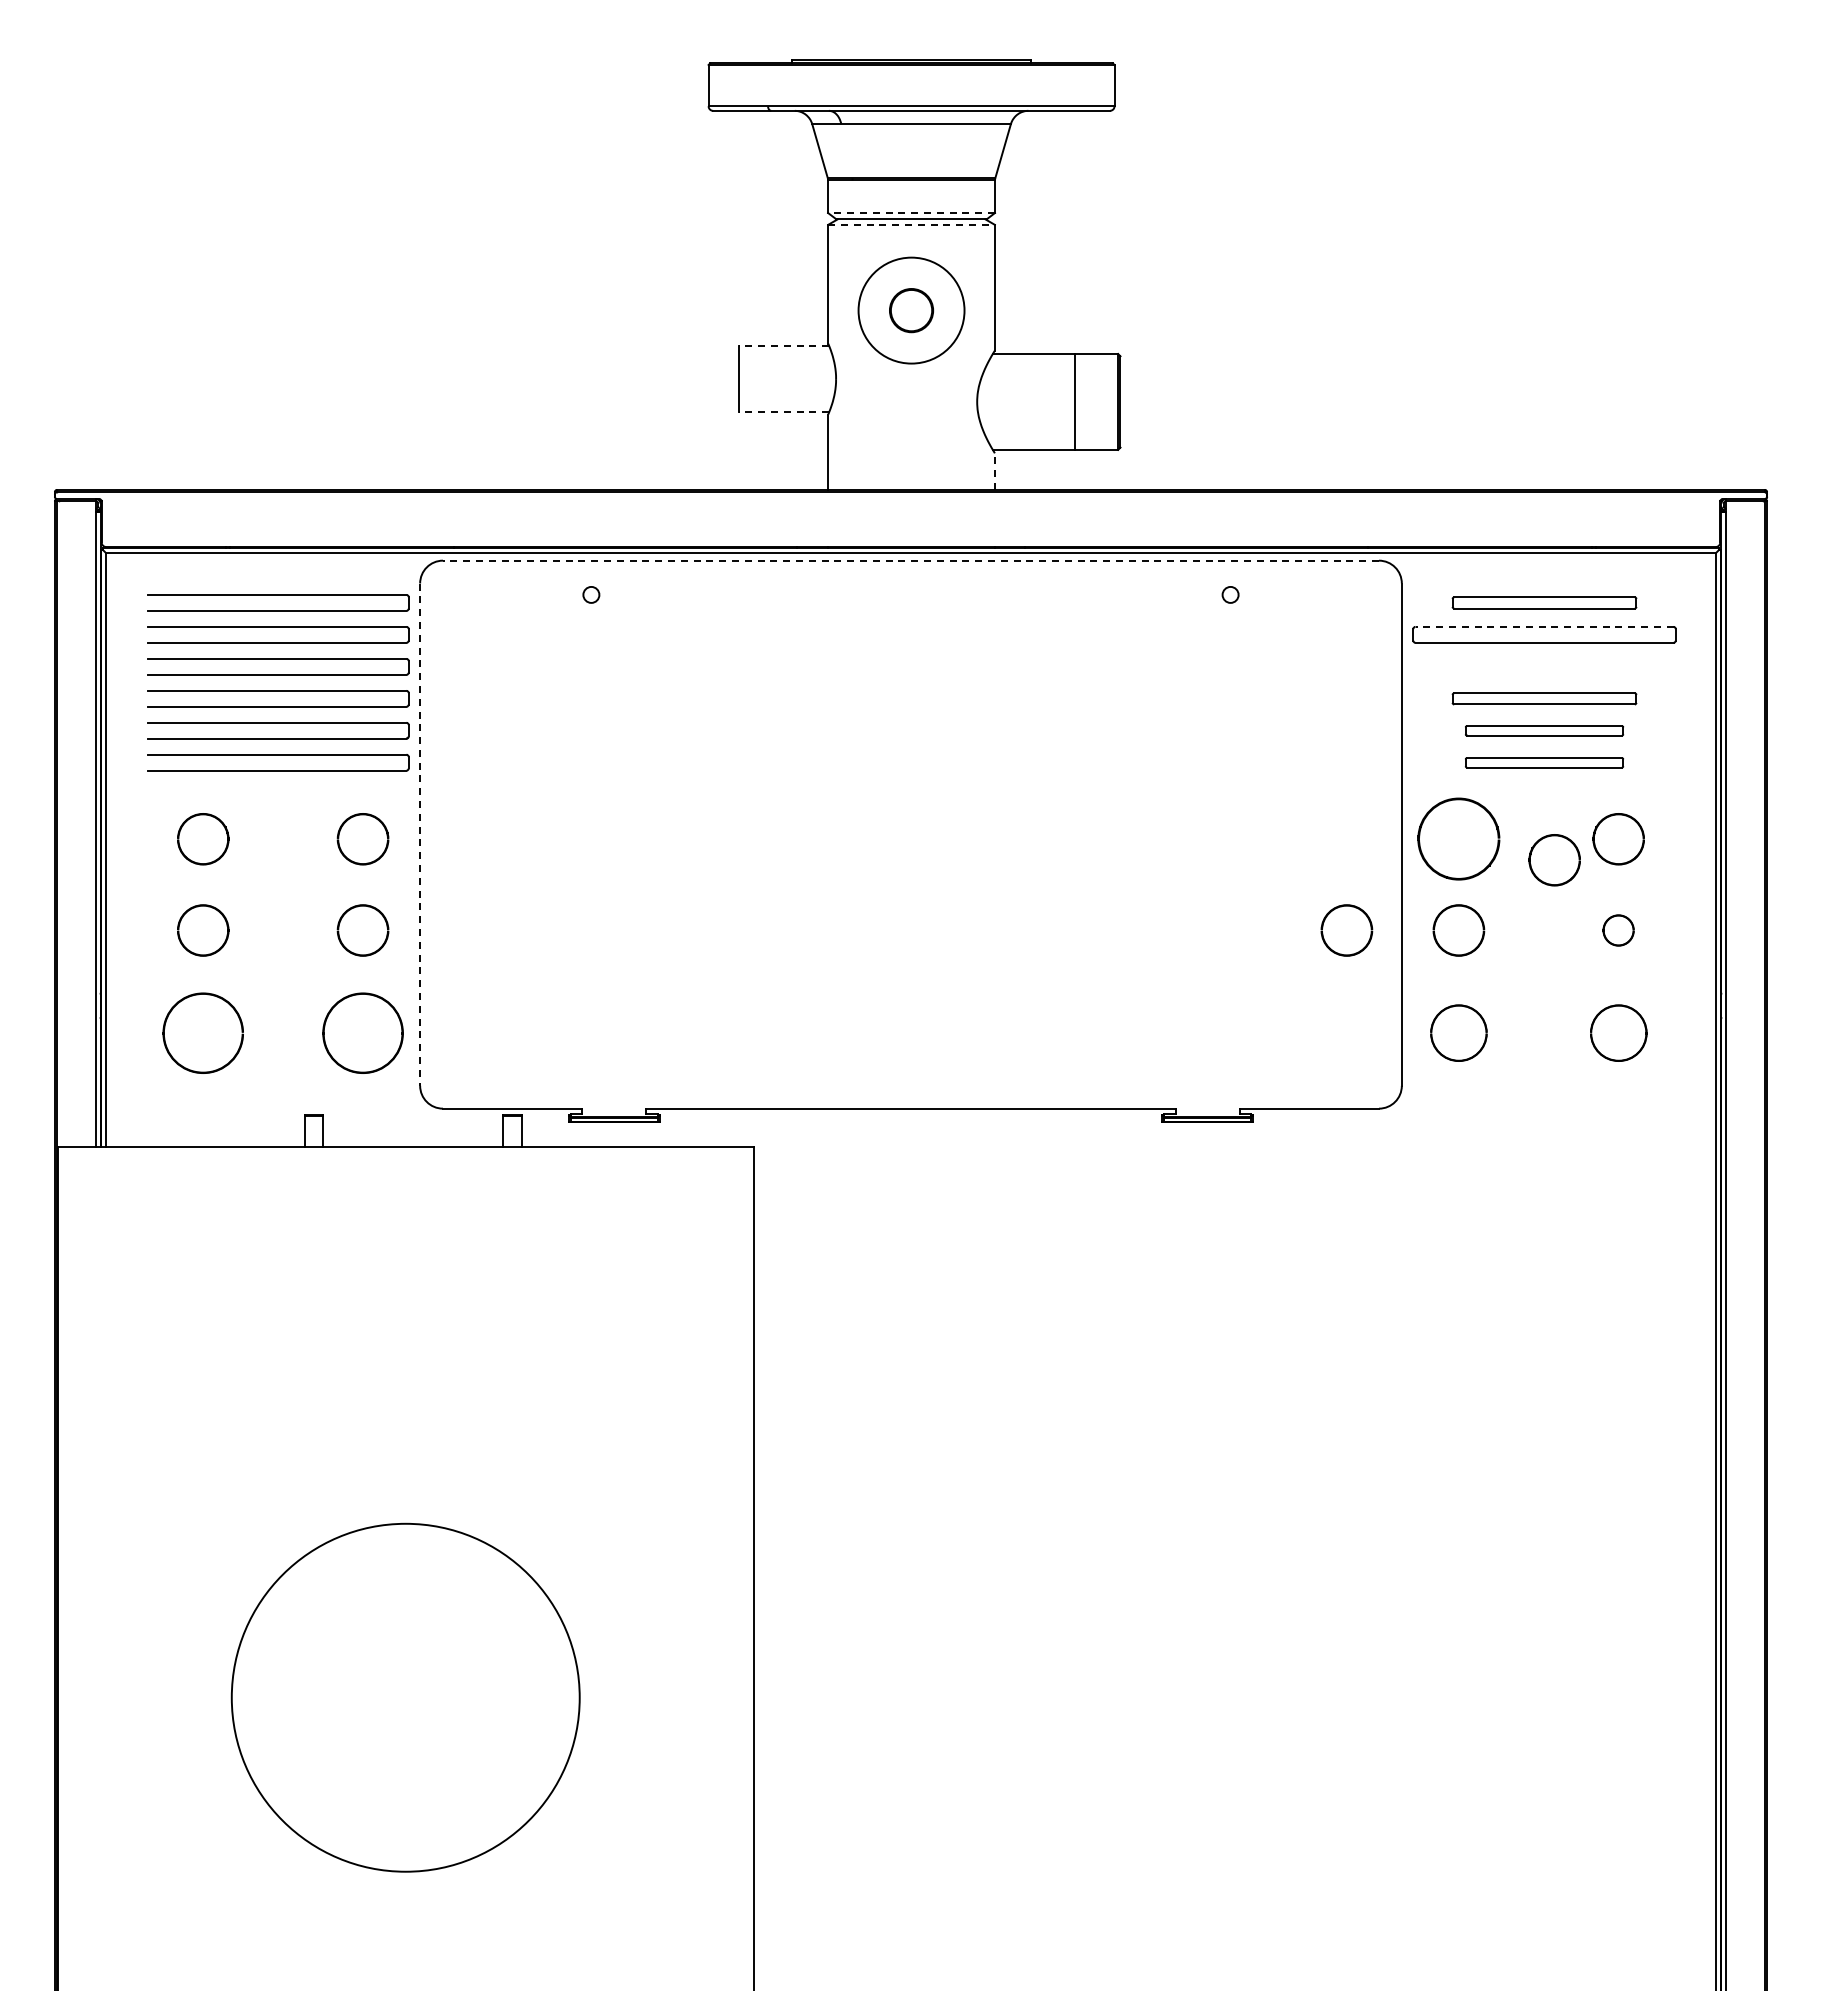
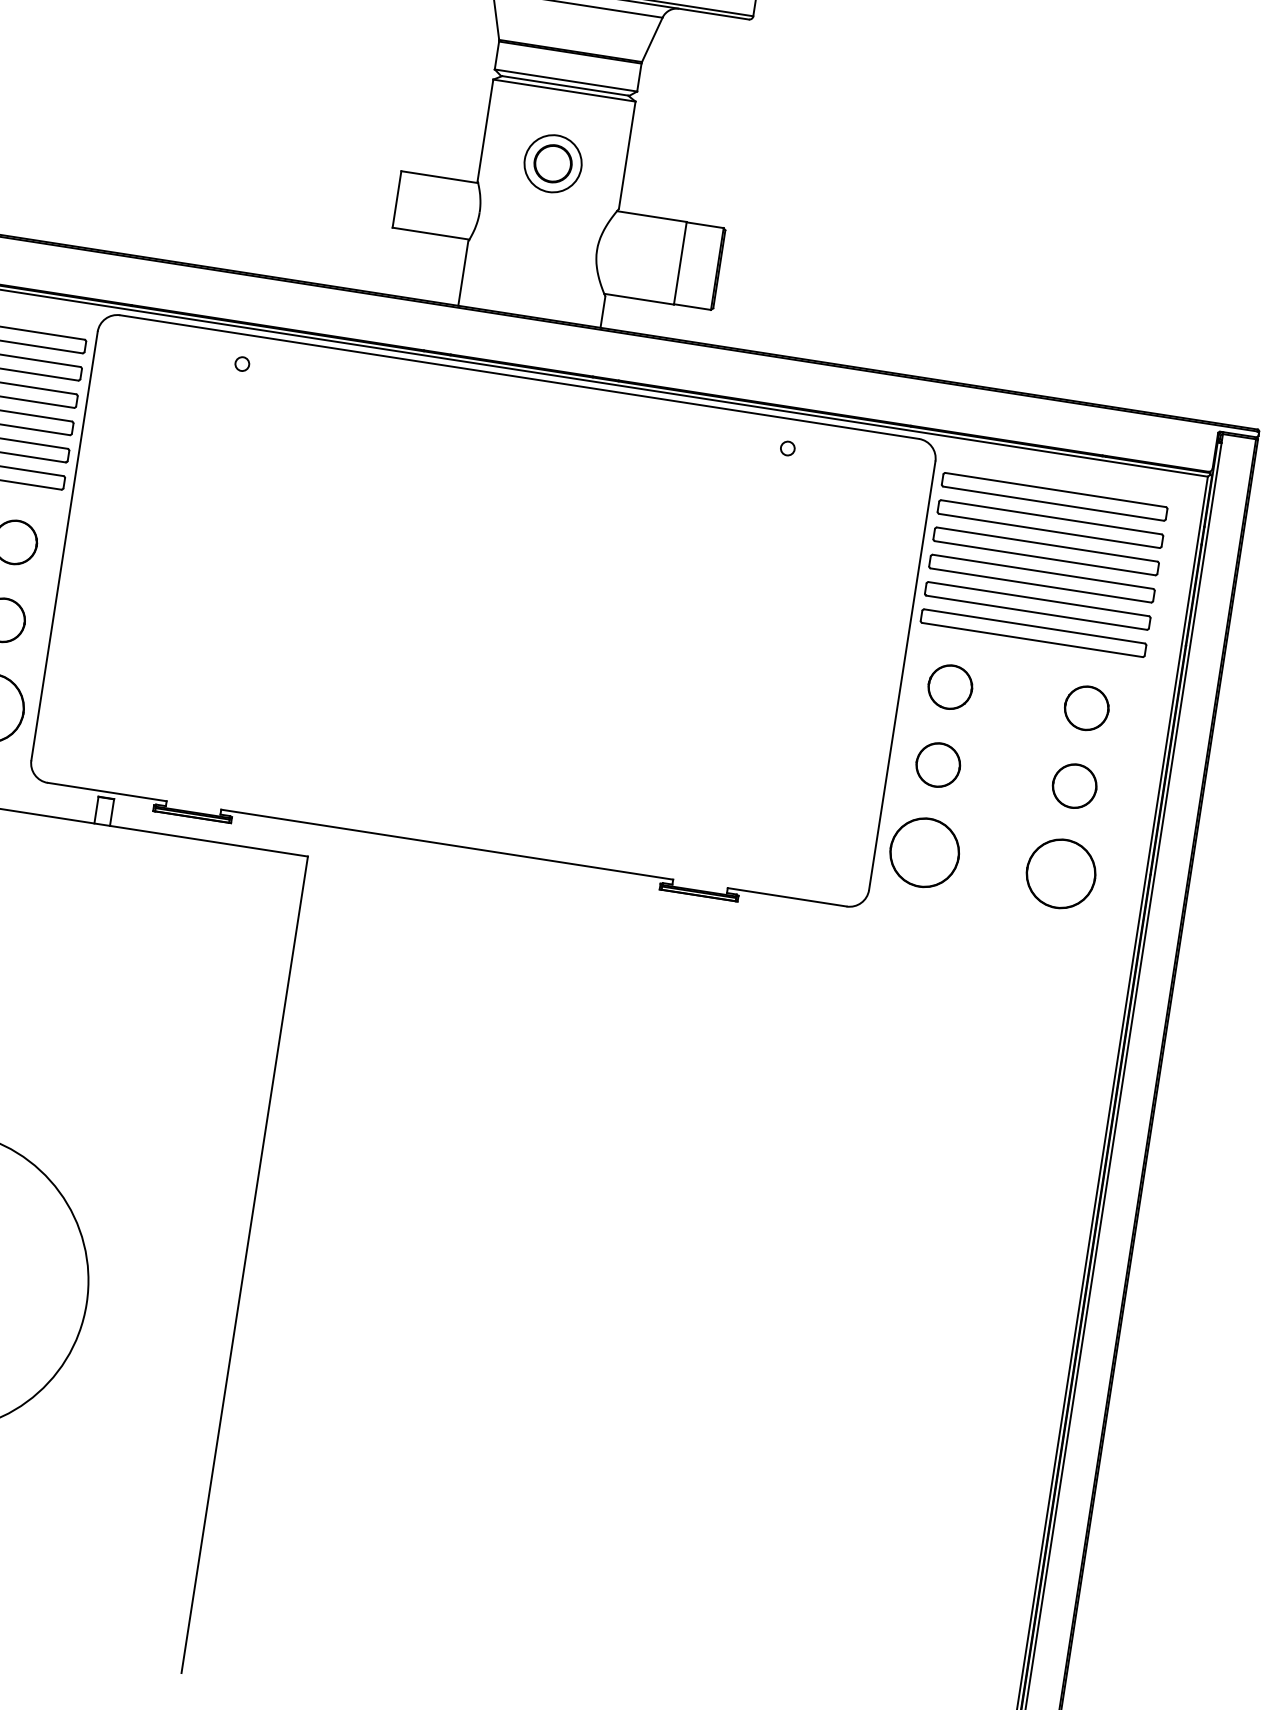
line: (911, 213) -> (565, 80), dashed -> solid
line: (912, 224) -> (565, 90), dashed -> solid
circle: (911, 310) -> (553, 163), size x0.62
line: (784, 345) -> (440, 176), dashed -> solid
line: (784, 412) -> (431, 233), dashed -> solid
line: (994, 471) -> (602, 312), dashed -> solid
line: (910, 560) -> (519, 376), dashed -> solid
part: (1544, 602) -> (1054, 496), size x1.43
line: (1544, 626) -> (1051, 516), dashed -> solid
part: (1544, 666) -> (1046, 551), added
part: (1544, 698) -> (1041, 578), size x1.43
part: (1544, 730) -> (1037, 605), size x1.67
part: (1544, 762) -> (1033, 633), size x1.67
line: (420, 835) -> (64, 546), dashed -> solid
part: (1458, 839) -> (949, 687), size x0.62
part: (1554, 860) -> (1029, 717), removed
part: (1346, 930) -> (842, 750), removed
part: (1618, 930) -> (1074, 786), size x1.67
part: (1458, 1032) -> (924, 852), size x1.43
part: (1618, 1032) -> (1061, 873), size x1.43

